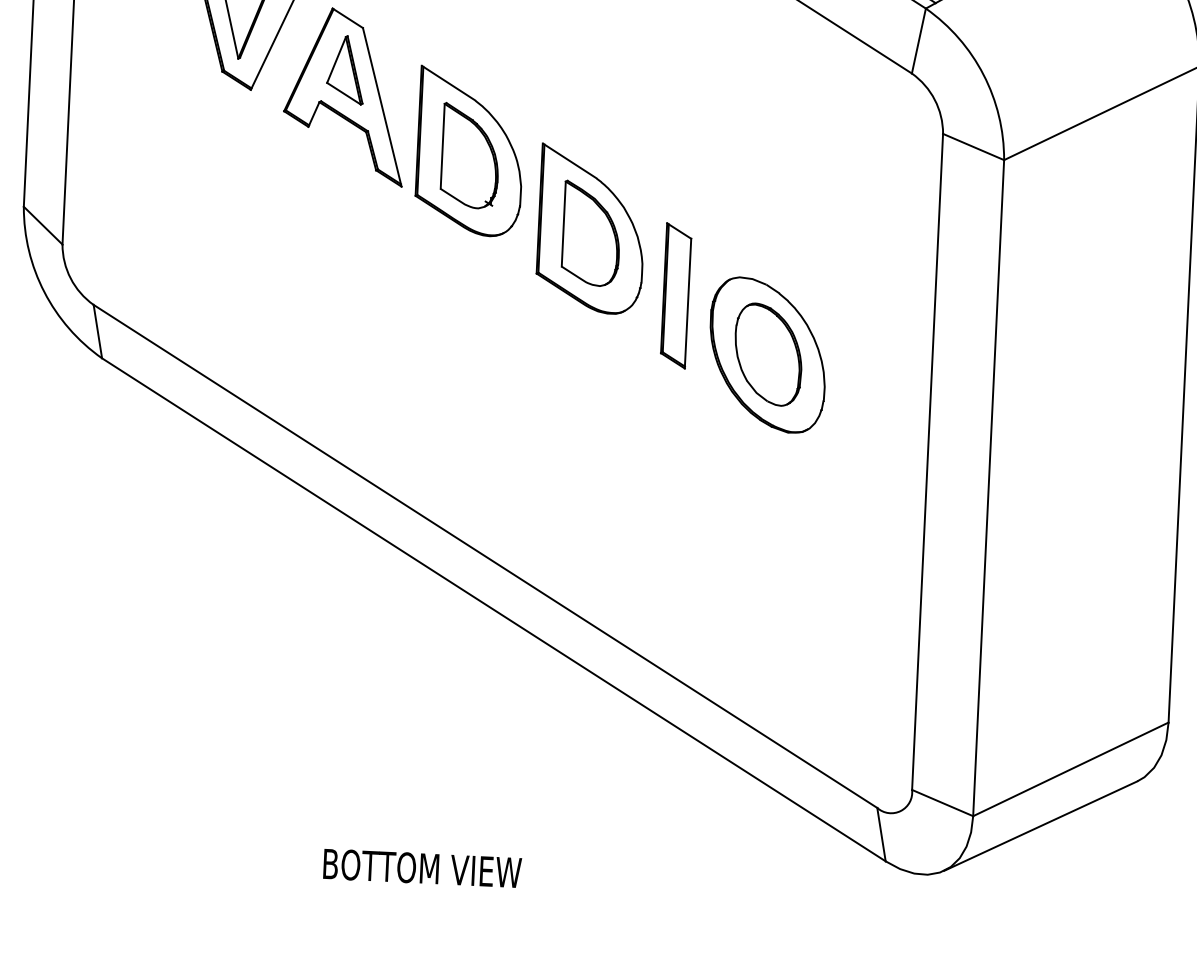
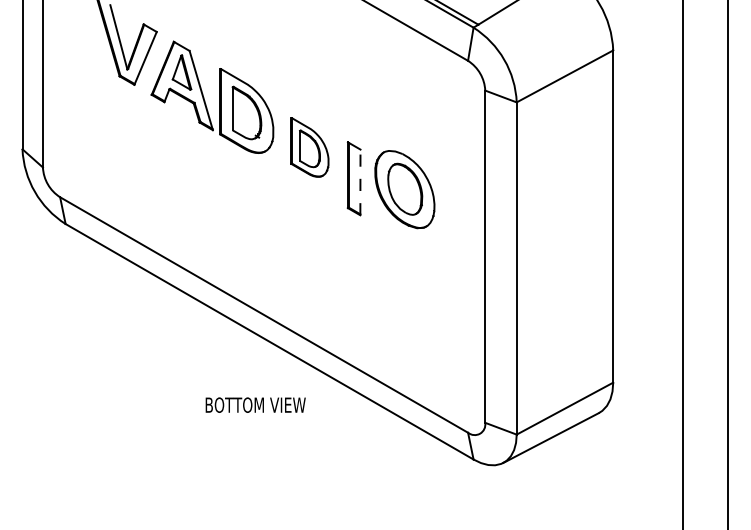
part: (590, 229) -> (309, 147), size x0.7
line: (688, 303) -> (360, 182), solid -> dashed
part: (766, 354) -> (404, 189), moved
text: (422, 867) -> (255, 404), moved

